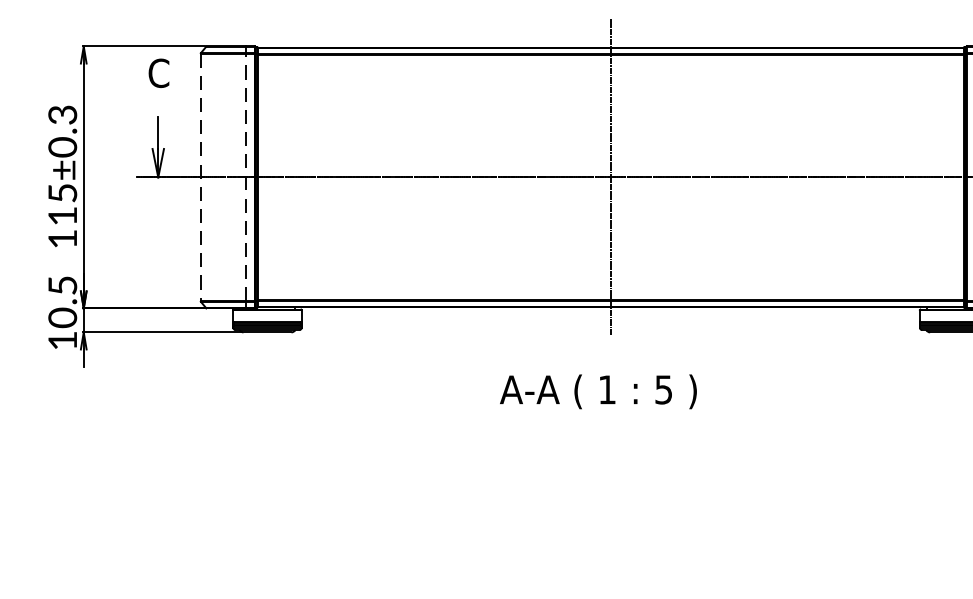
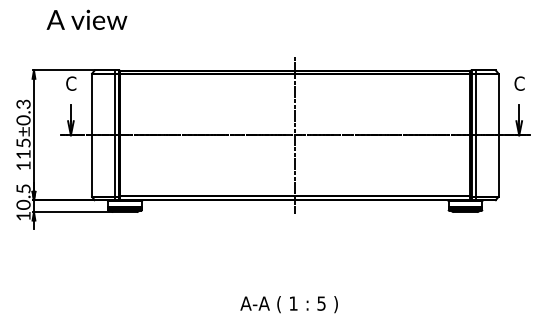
line: (246, 175) -> (114, 134), dashed -> solid
line: (199, 177) -> (91, 135), dashed -> solid
text: (597, 391) -> (288, 304), moved

